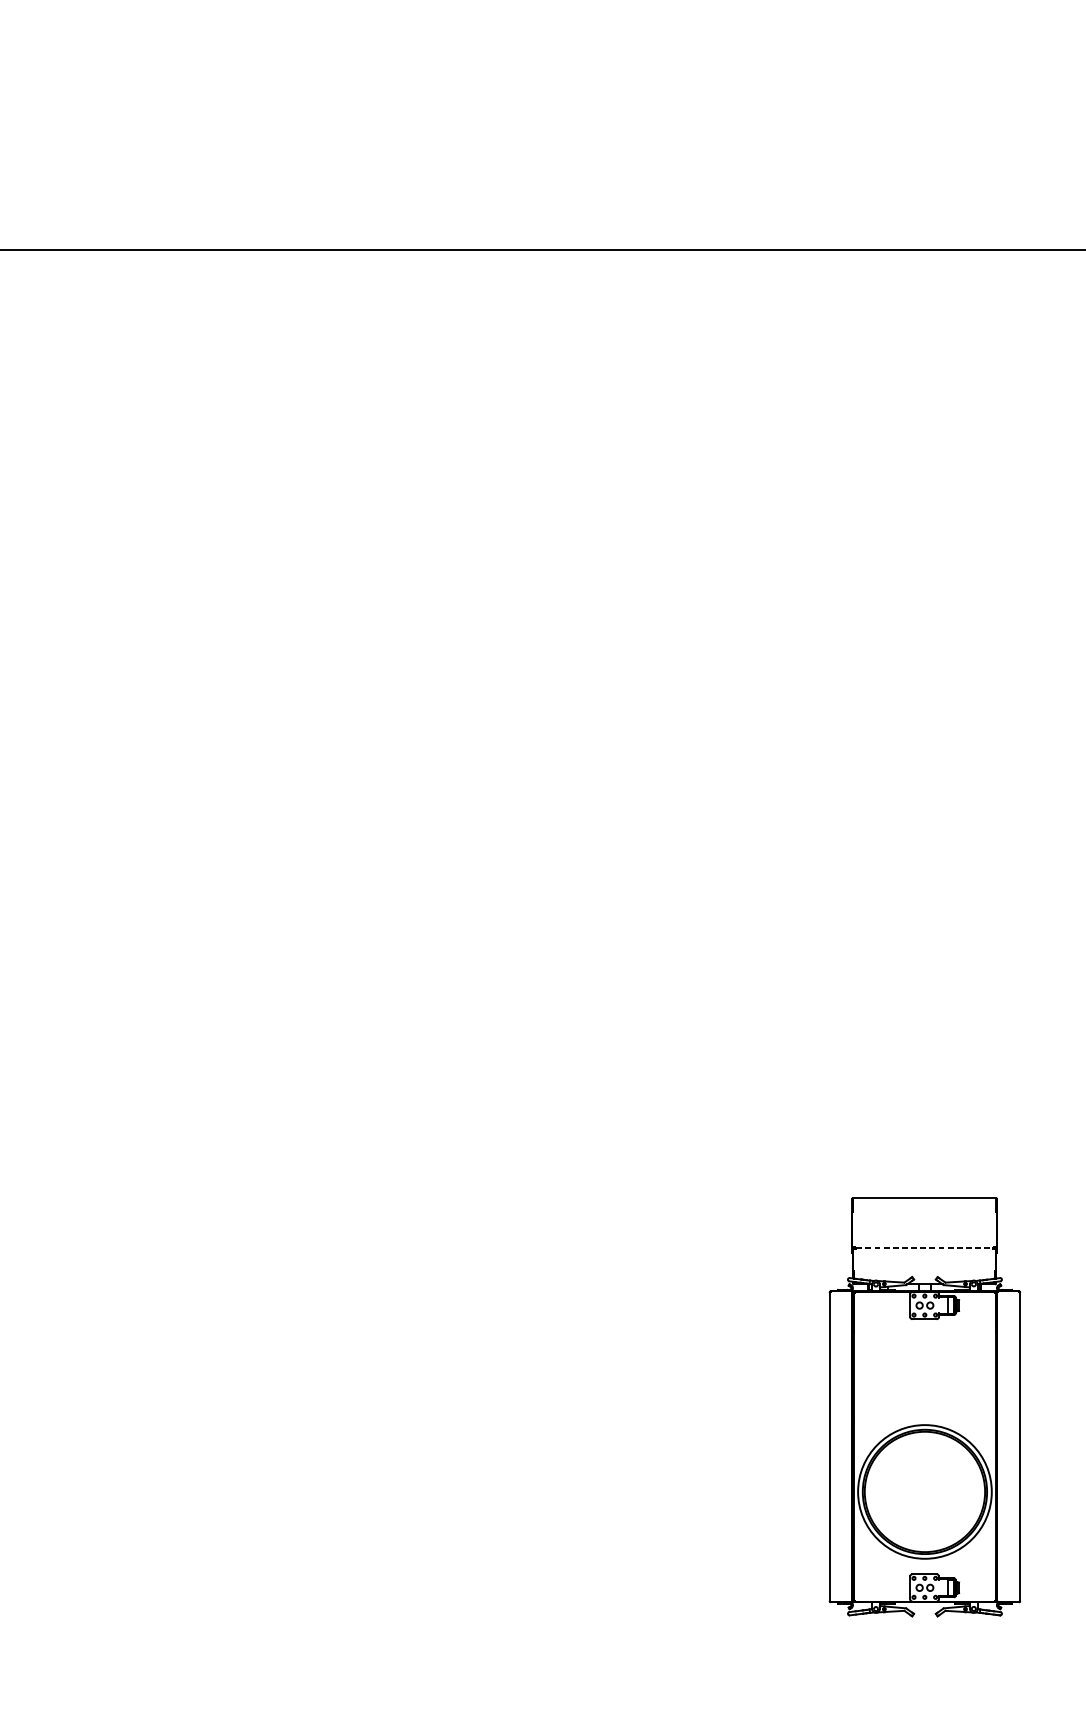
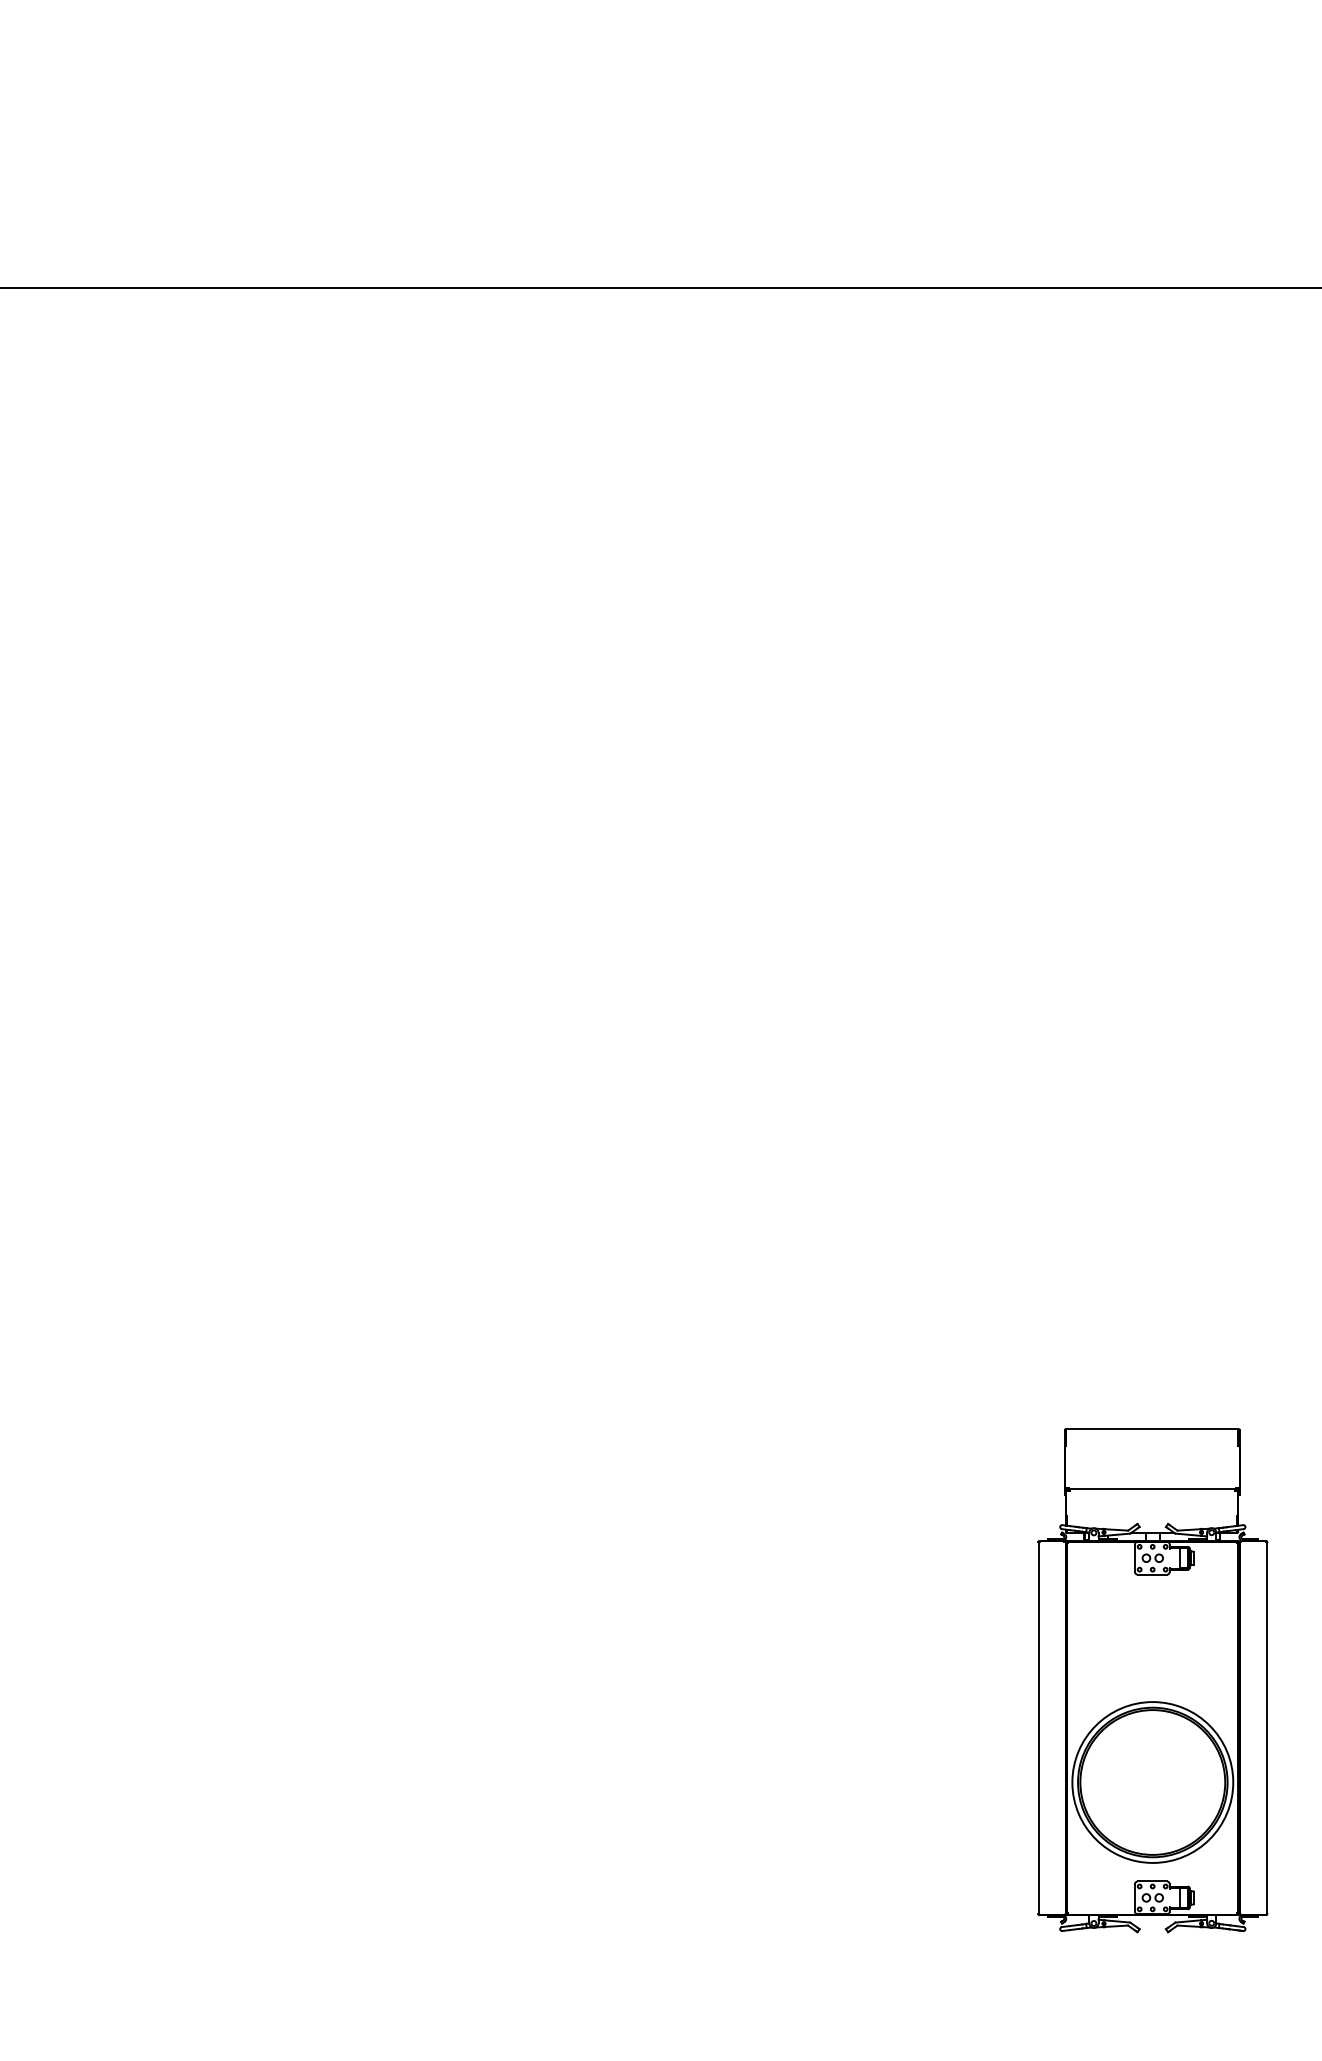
line: (924, 1248) -> (1152, 1489), dashed -> solid

